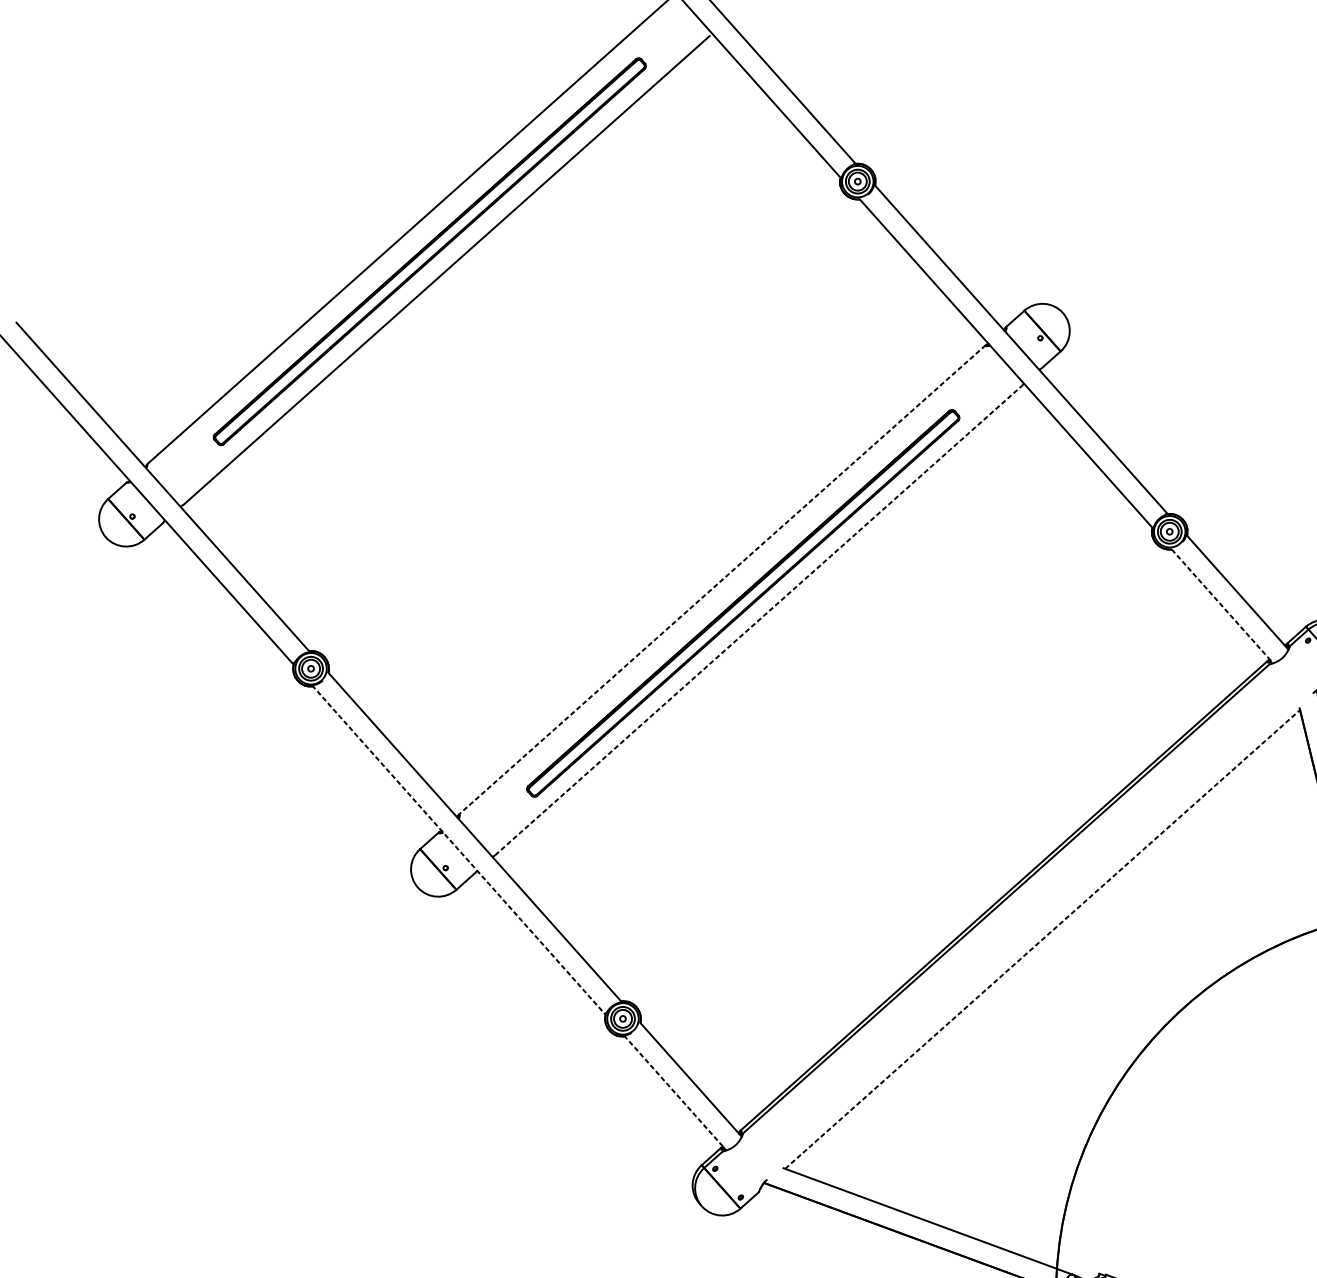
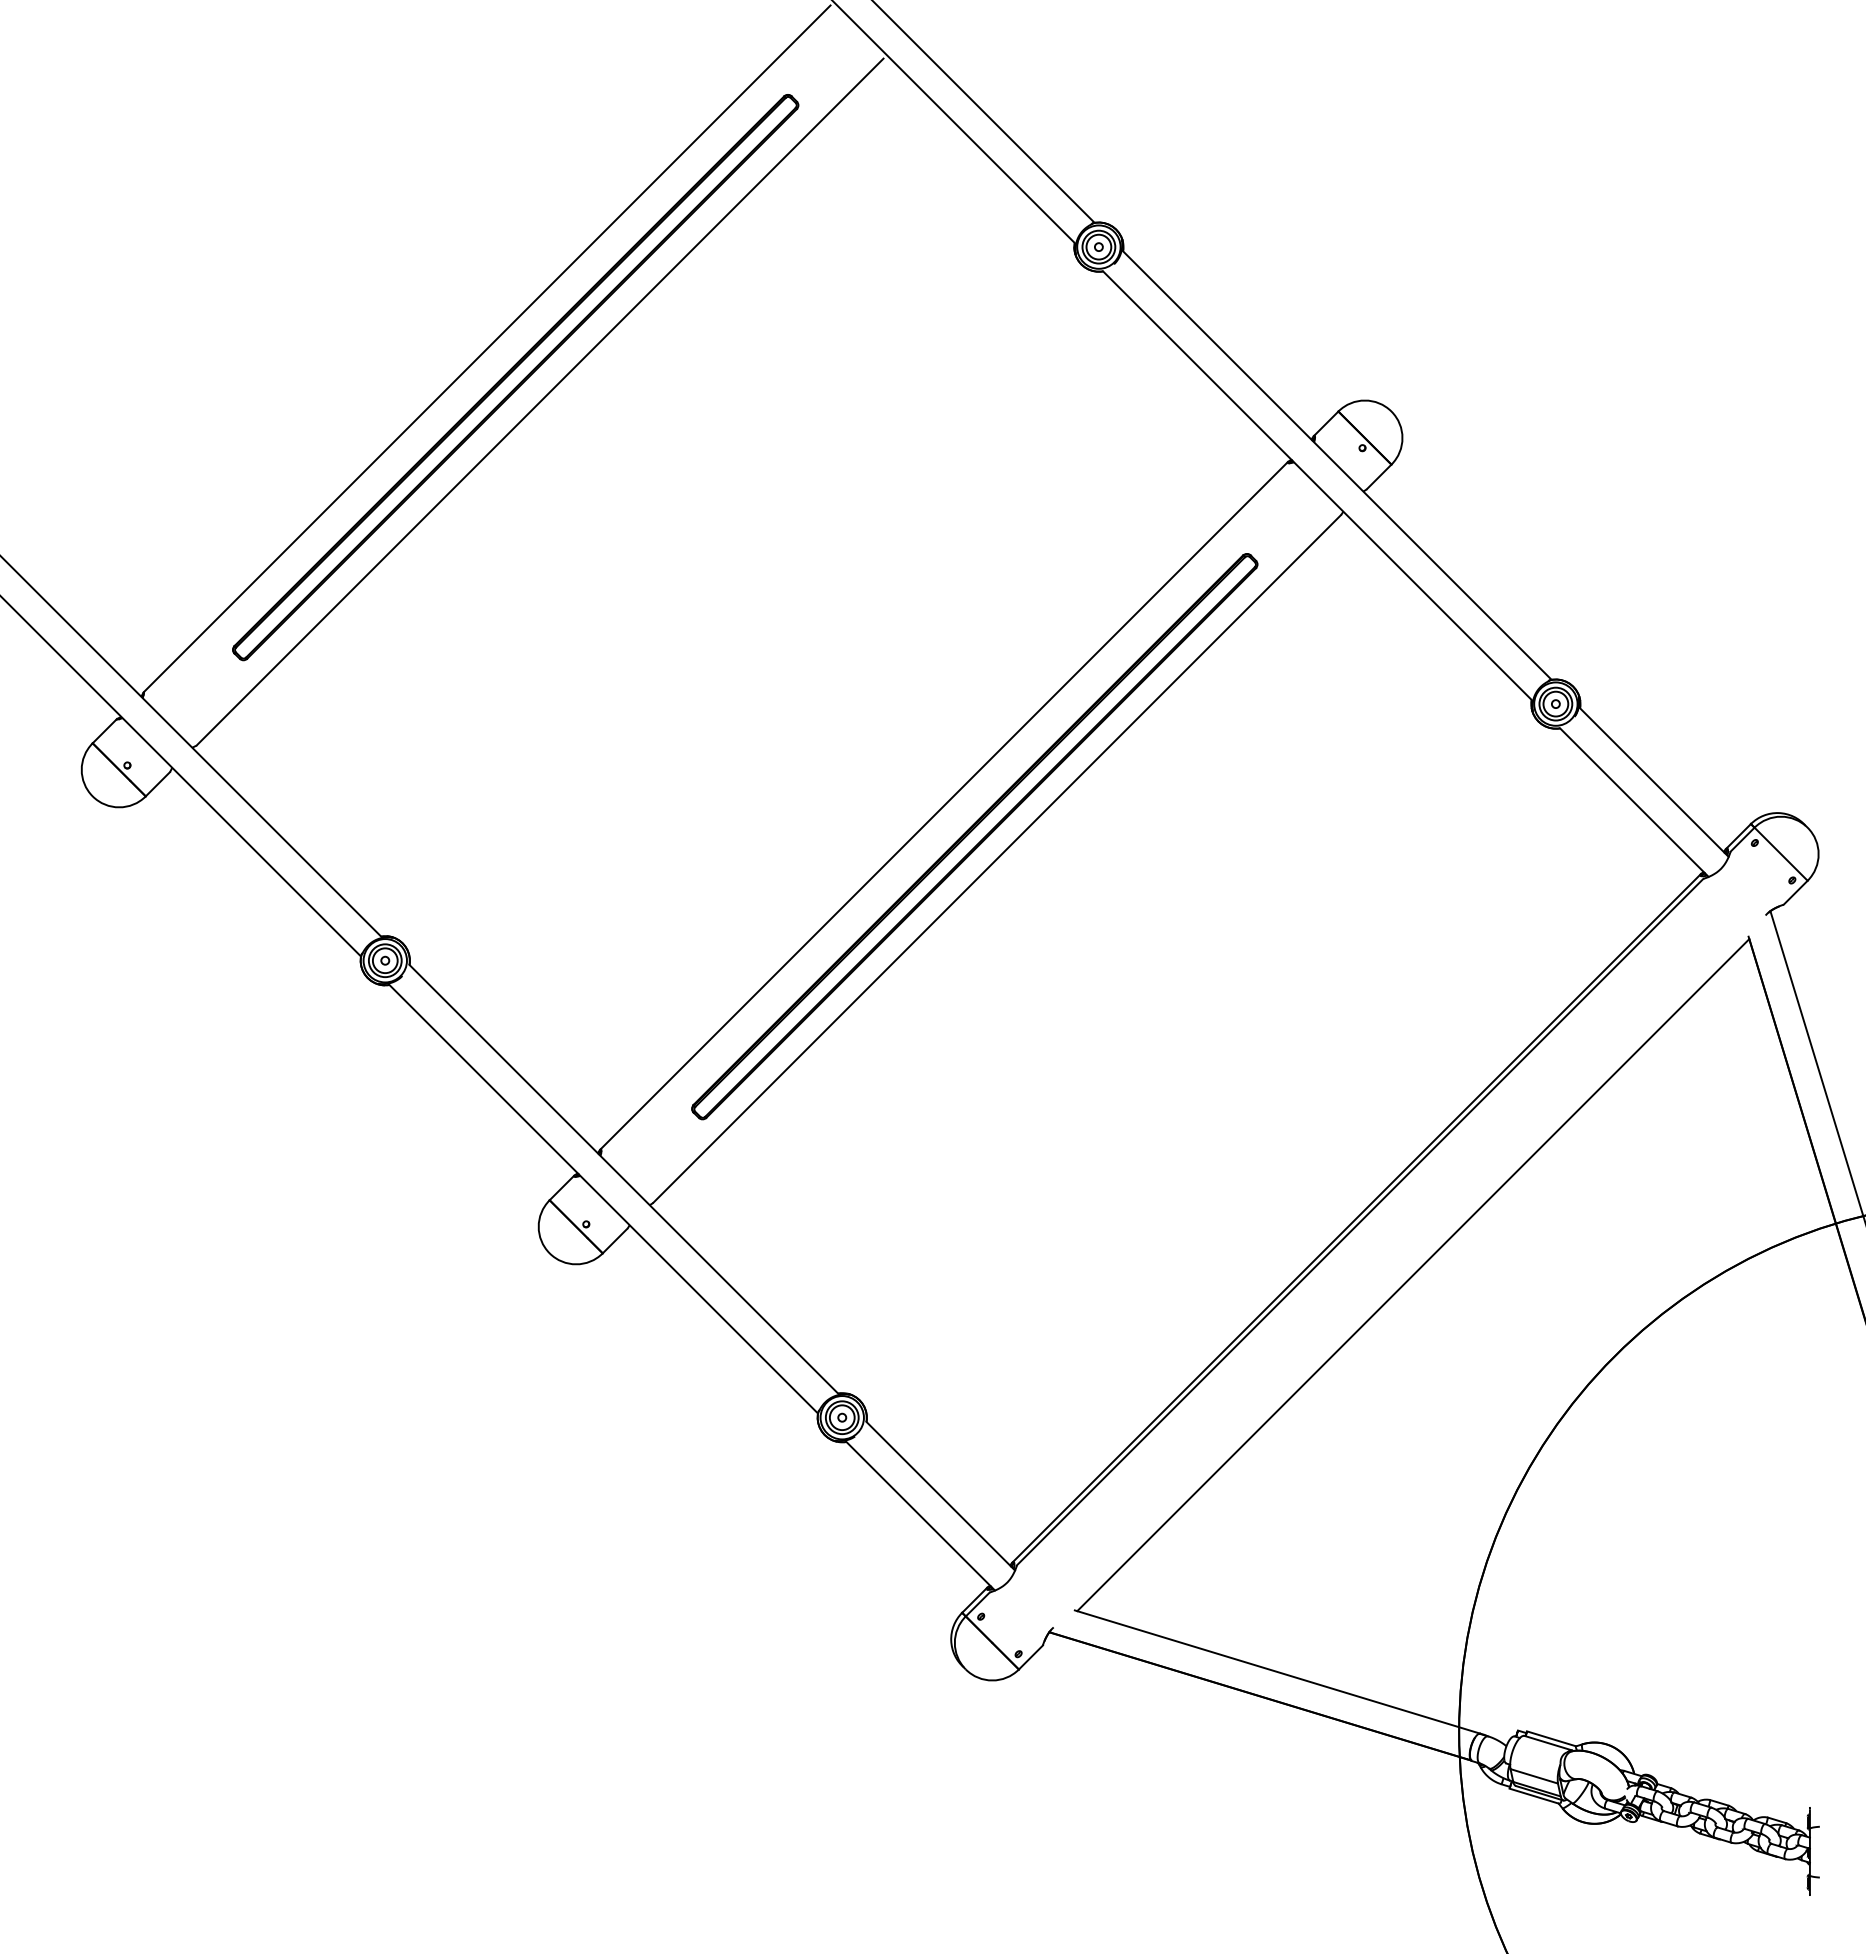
line: (721, 580) -> (943, 806), dashed -> solid
line: (1222, 606) -> (1634, 802), dashed -> solid
line: (758, 620) -> (997, 858), dashed -> solid
line: (459, 850) -> (603, 1198), dashed -> solid
line: (1042, 938) -> (1413, 1274), dashed -> solid
line: (675, 1092) -> (920, 1515), dashed -> solid

